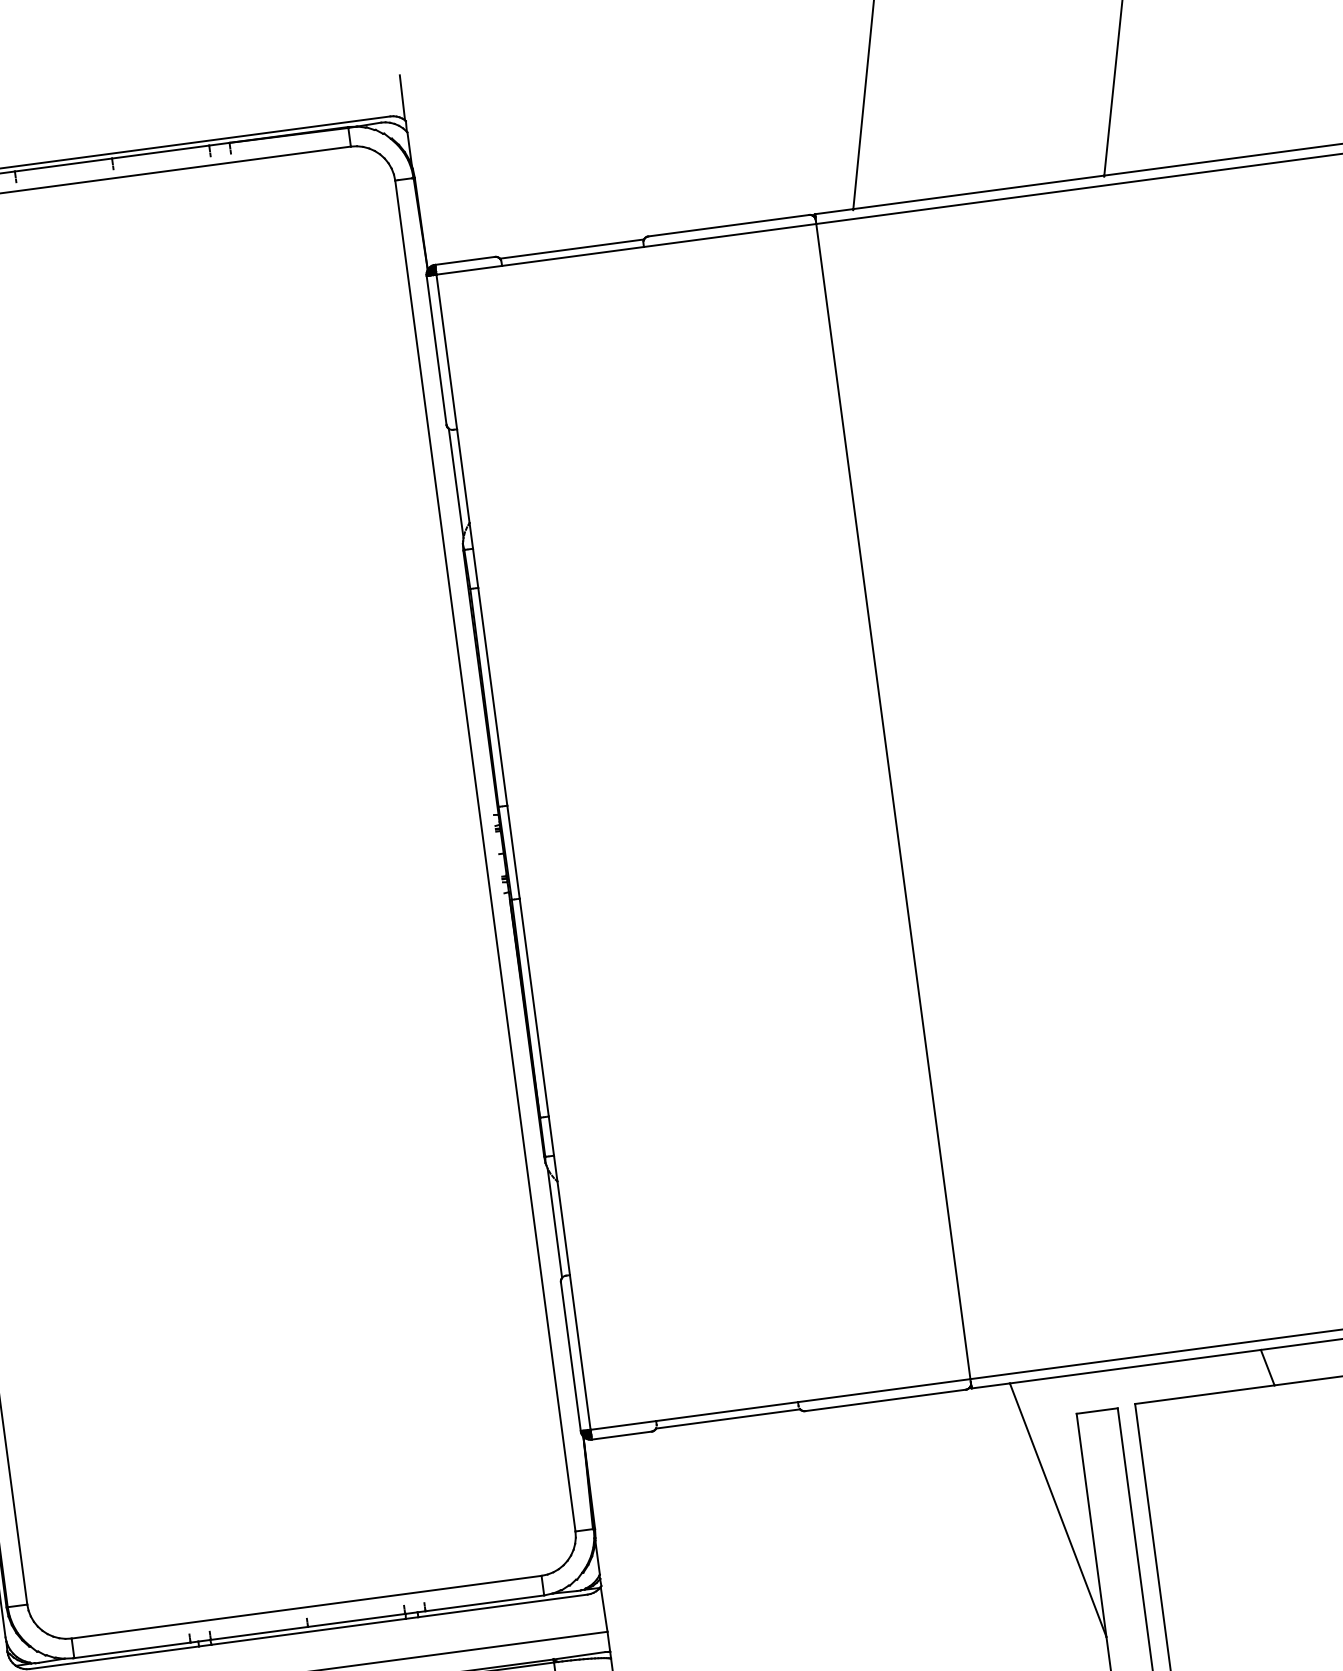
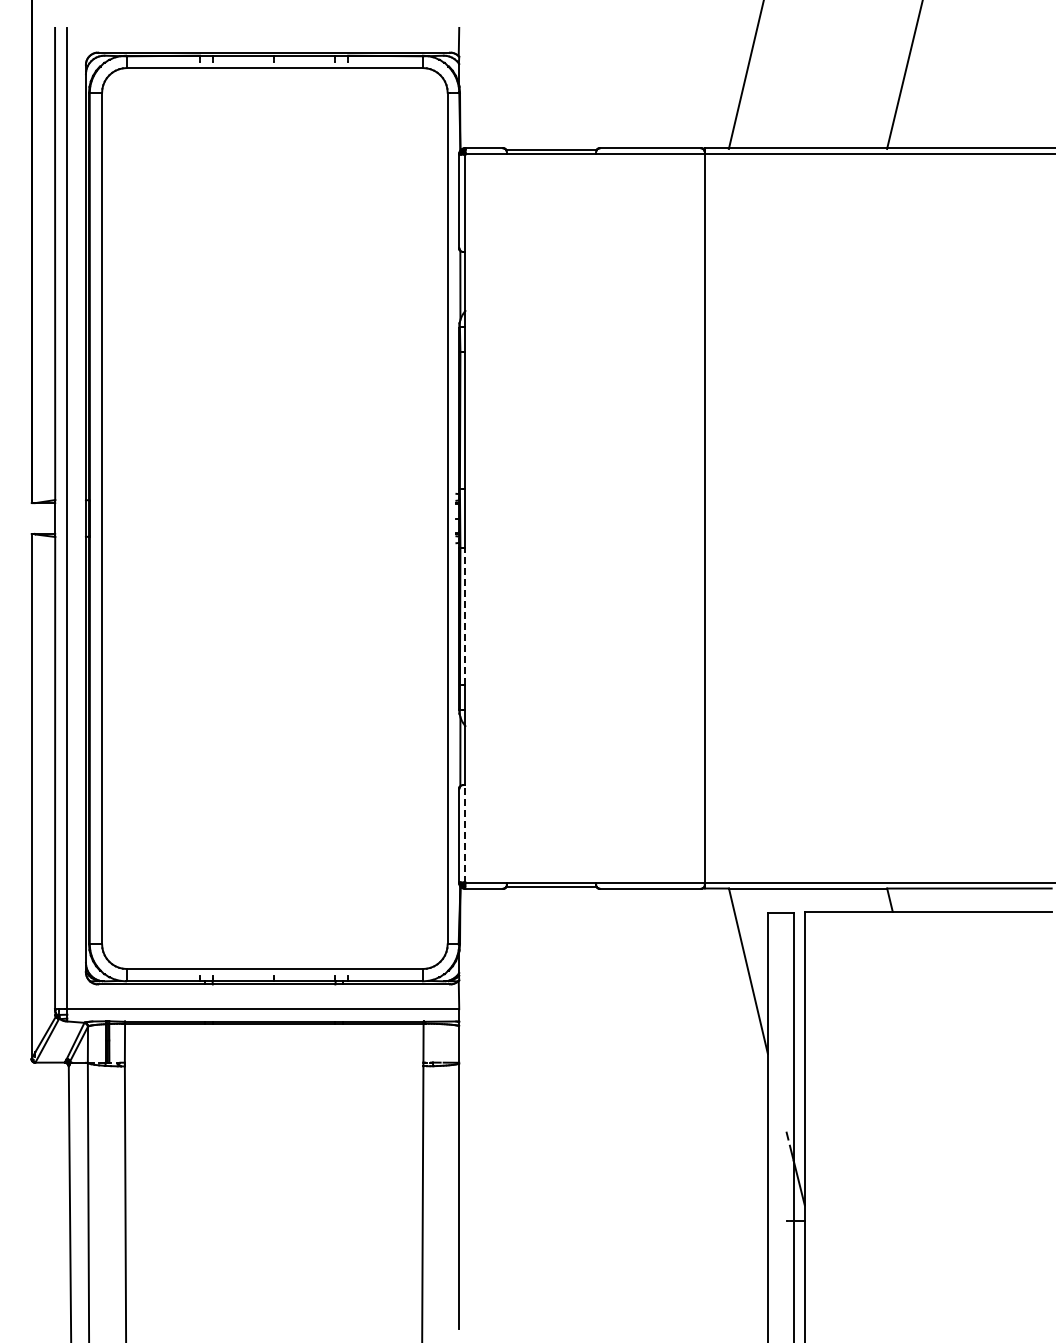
line: (534, 1007) -> (465, 616), solid -> dashed
line: (580, 1351) -> (465, 833), solid -> dashed

